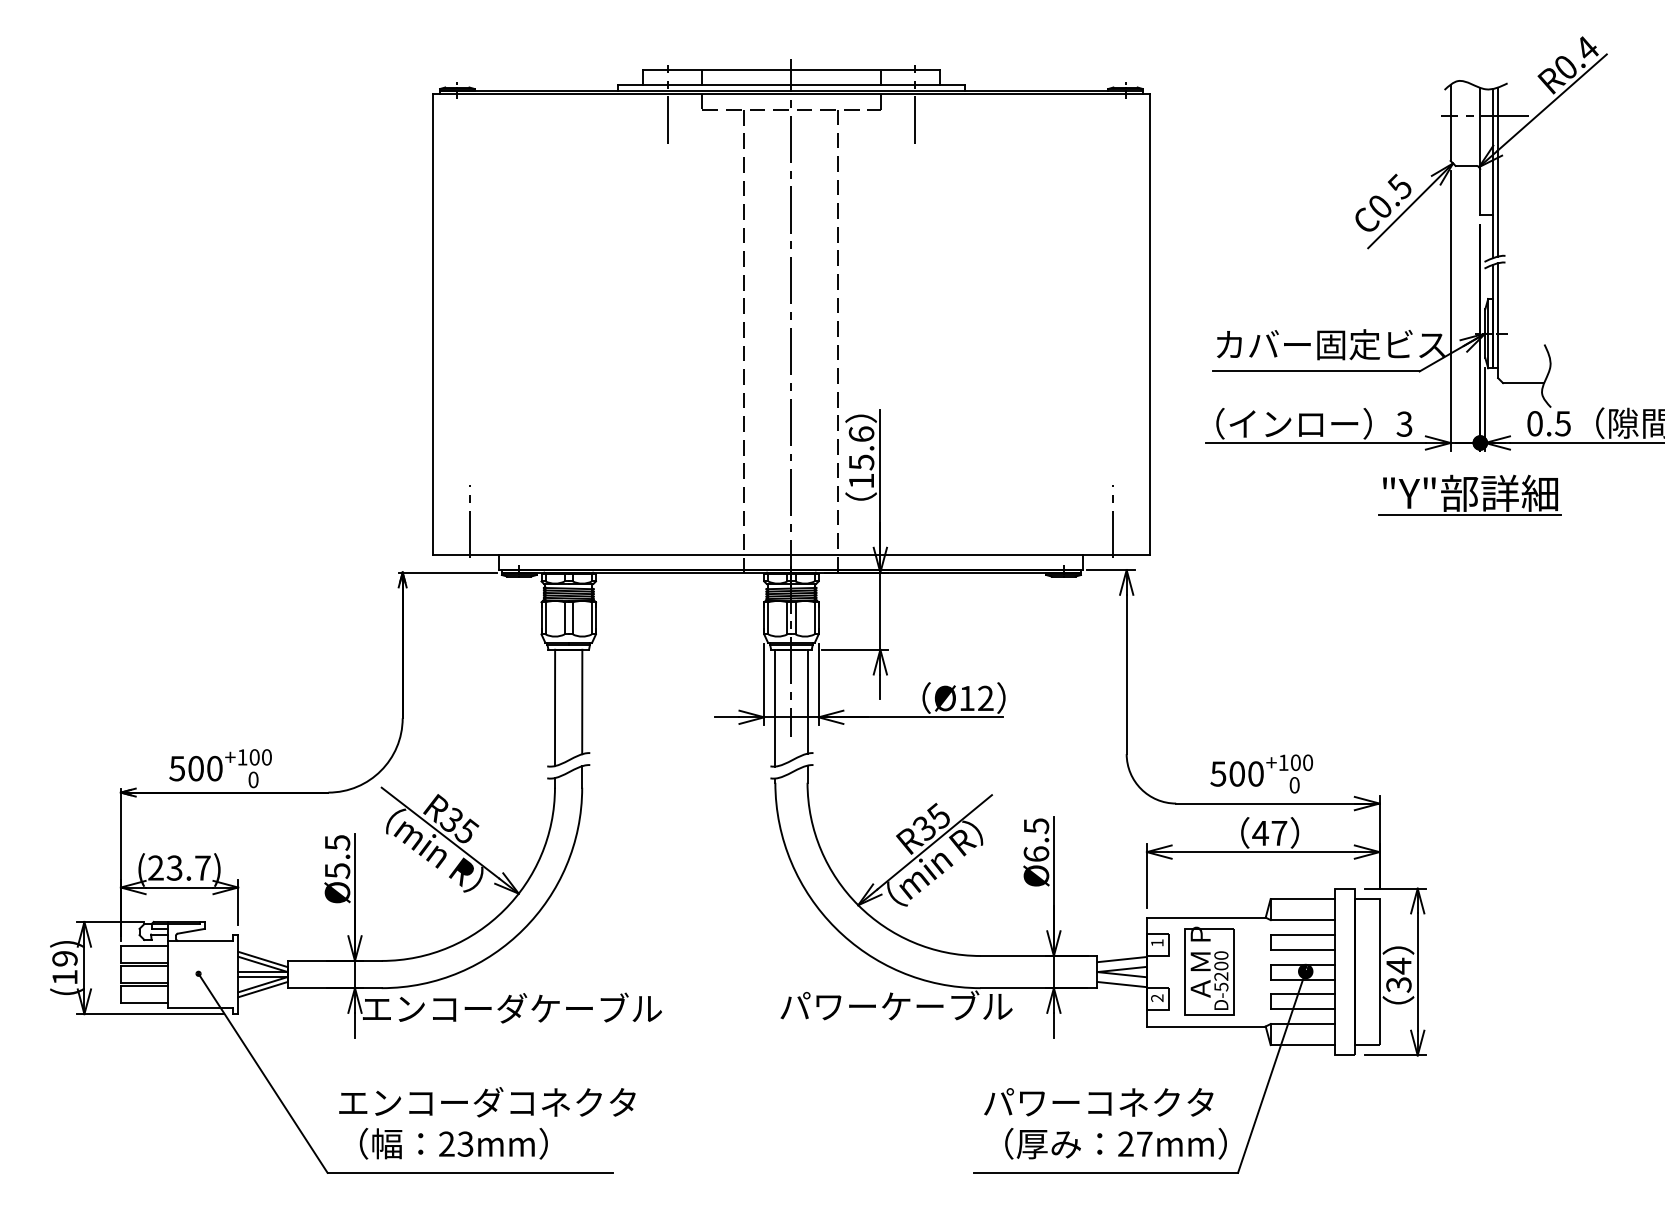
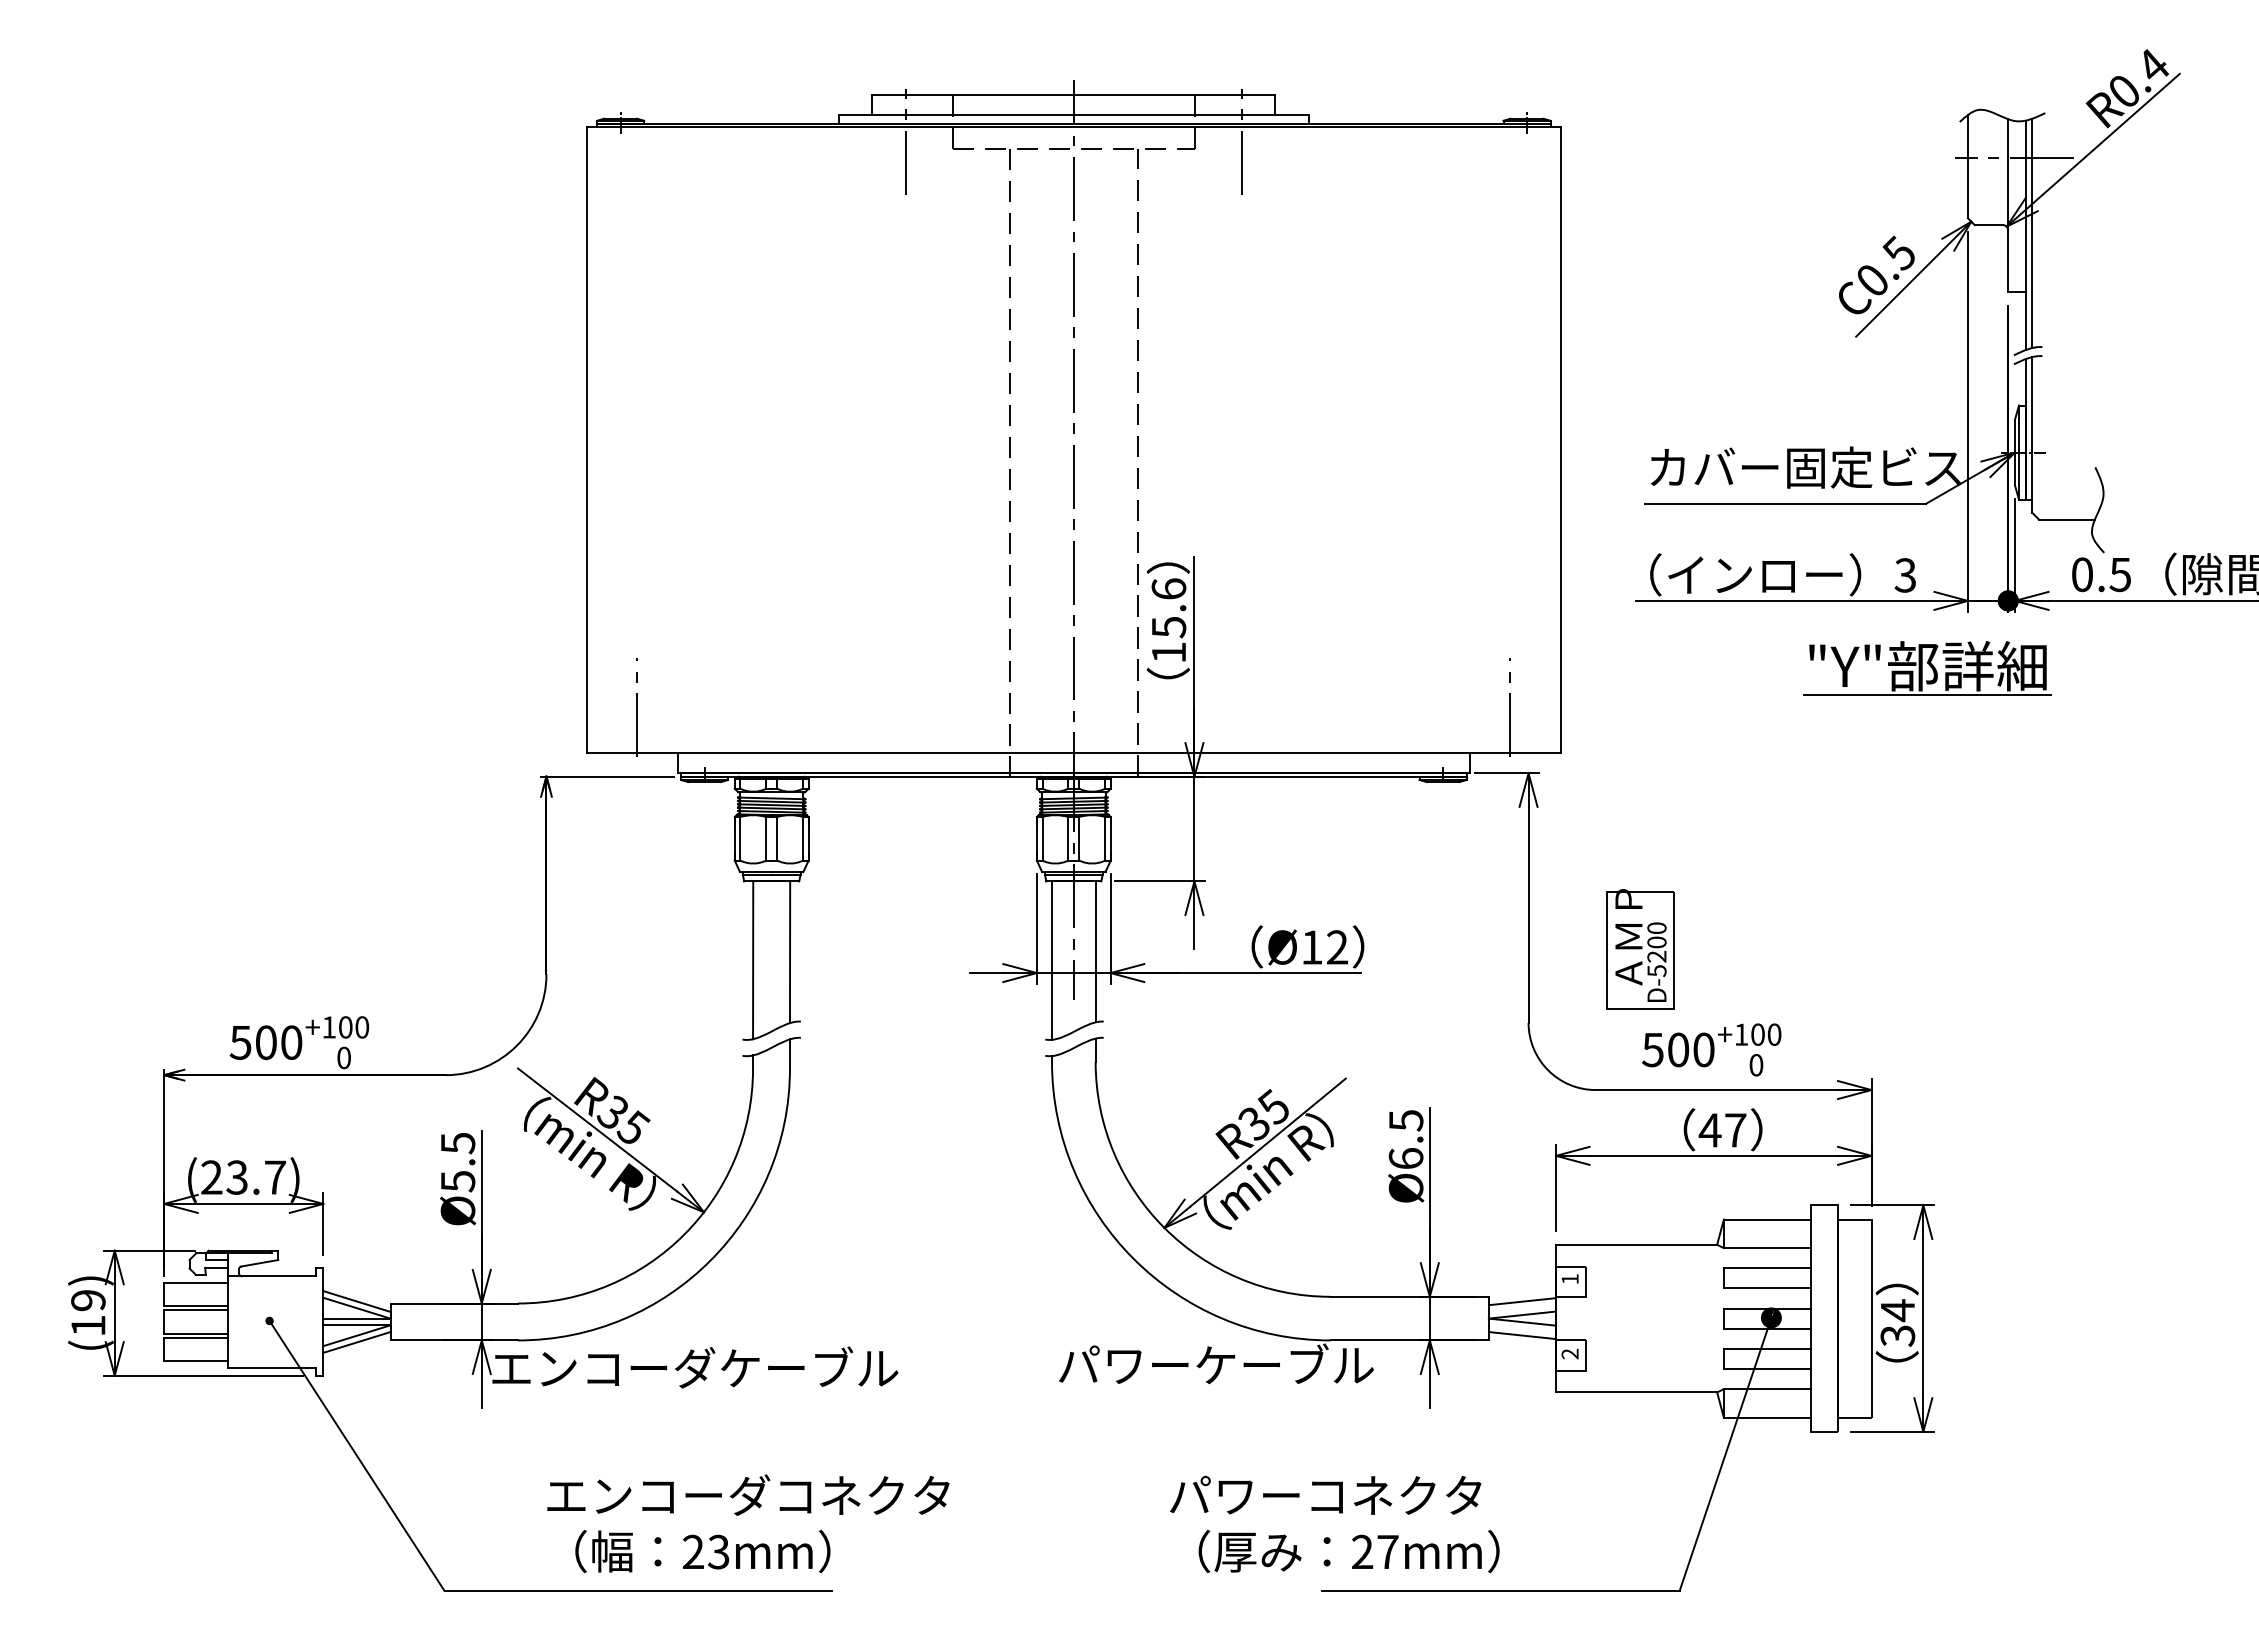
part: (1470, 495) -> (1927, 668), moved
part: (1209, 971) -> (1640, 949), moved
text: (487, 1123) -> (748, 1523), moved
text: (1105, 1123) -> (1334, 1524), moved

